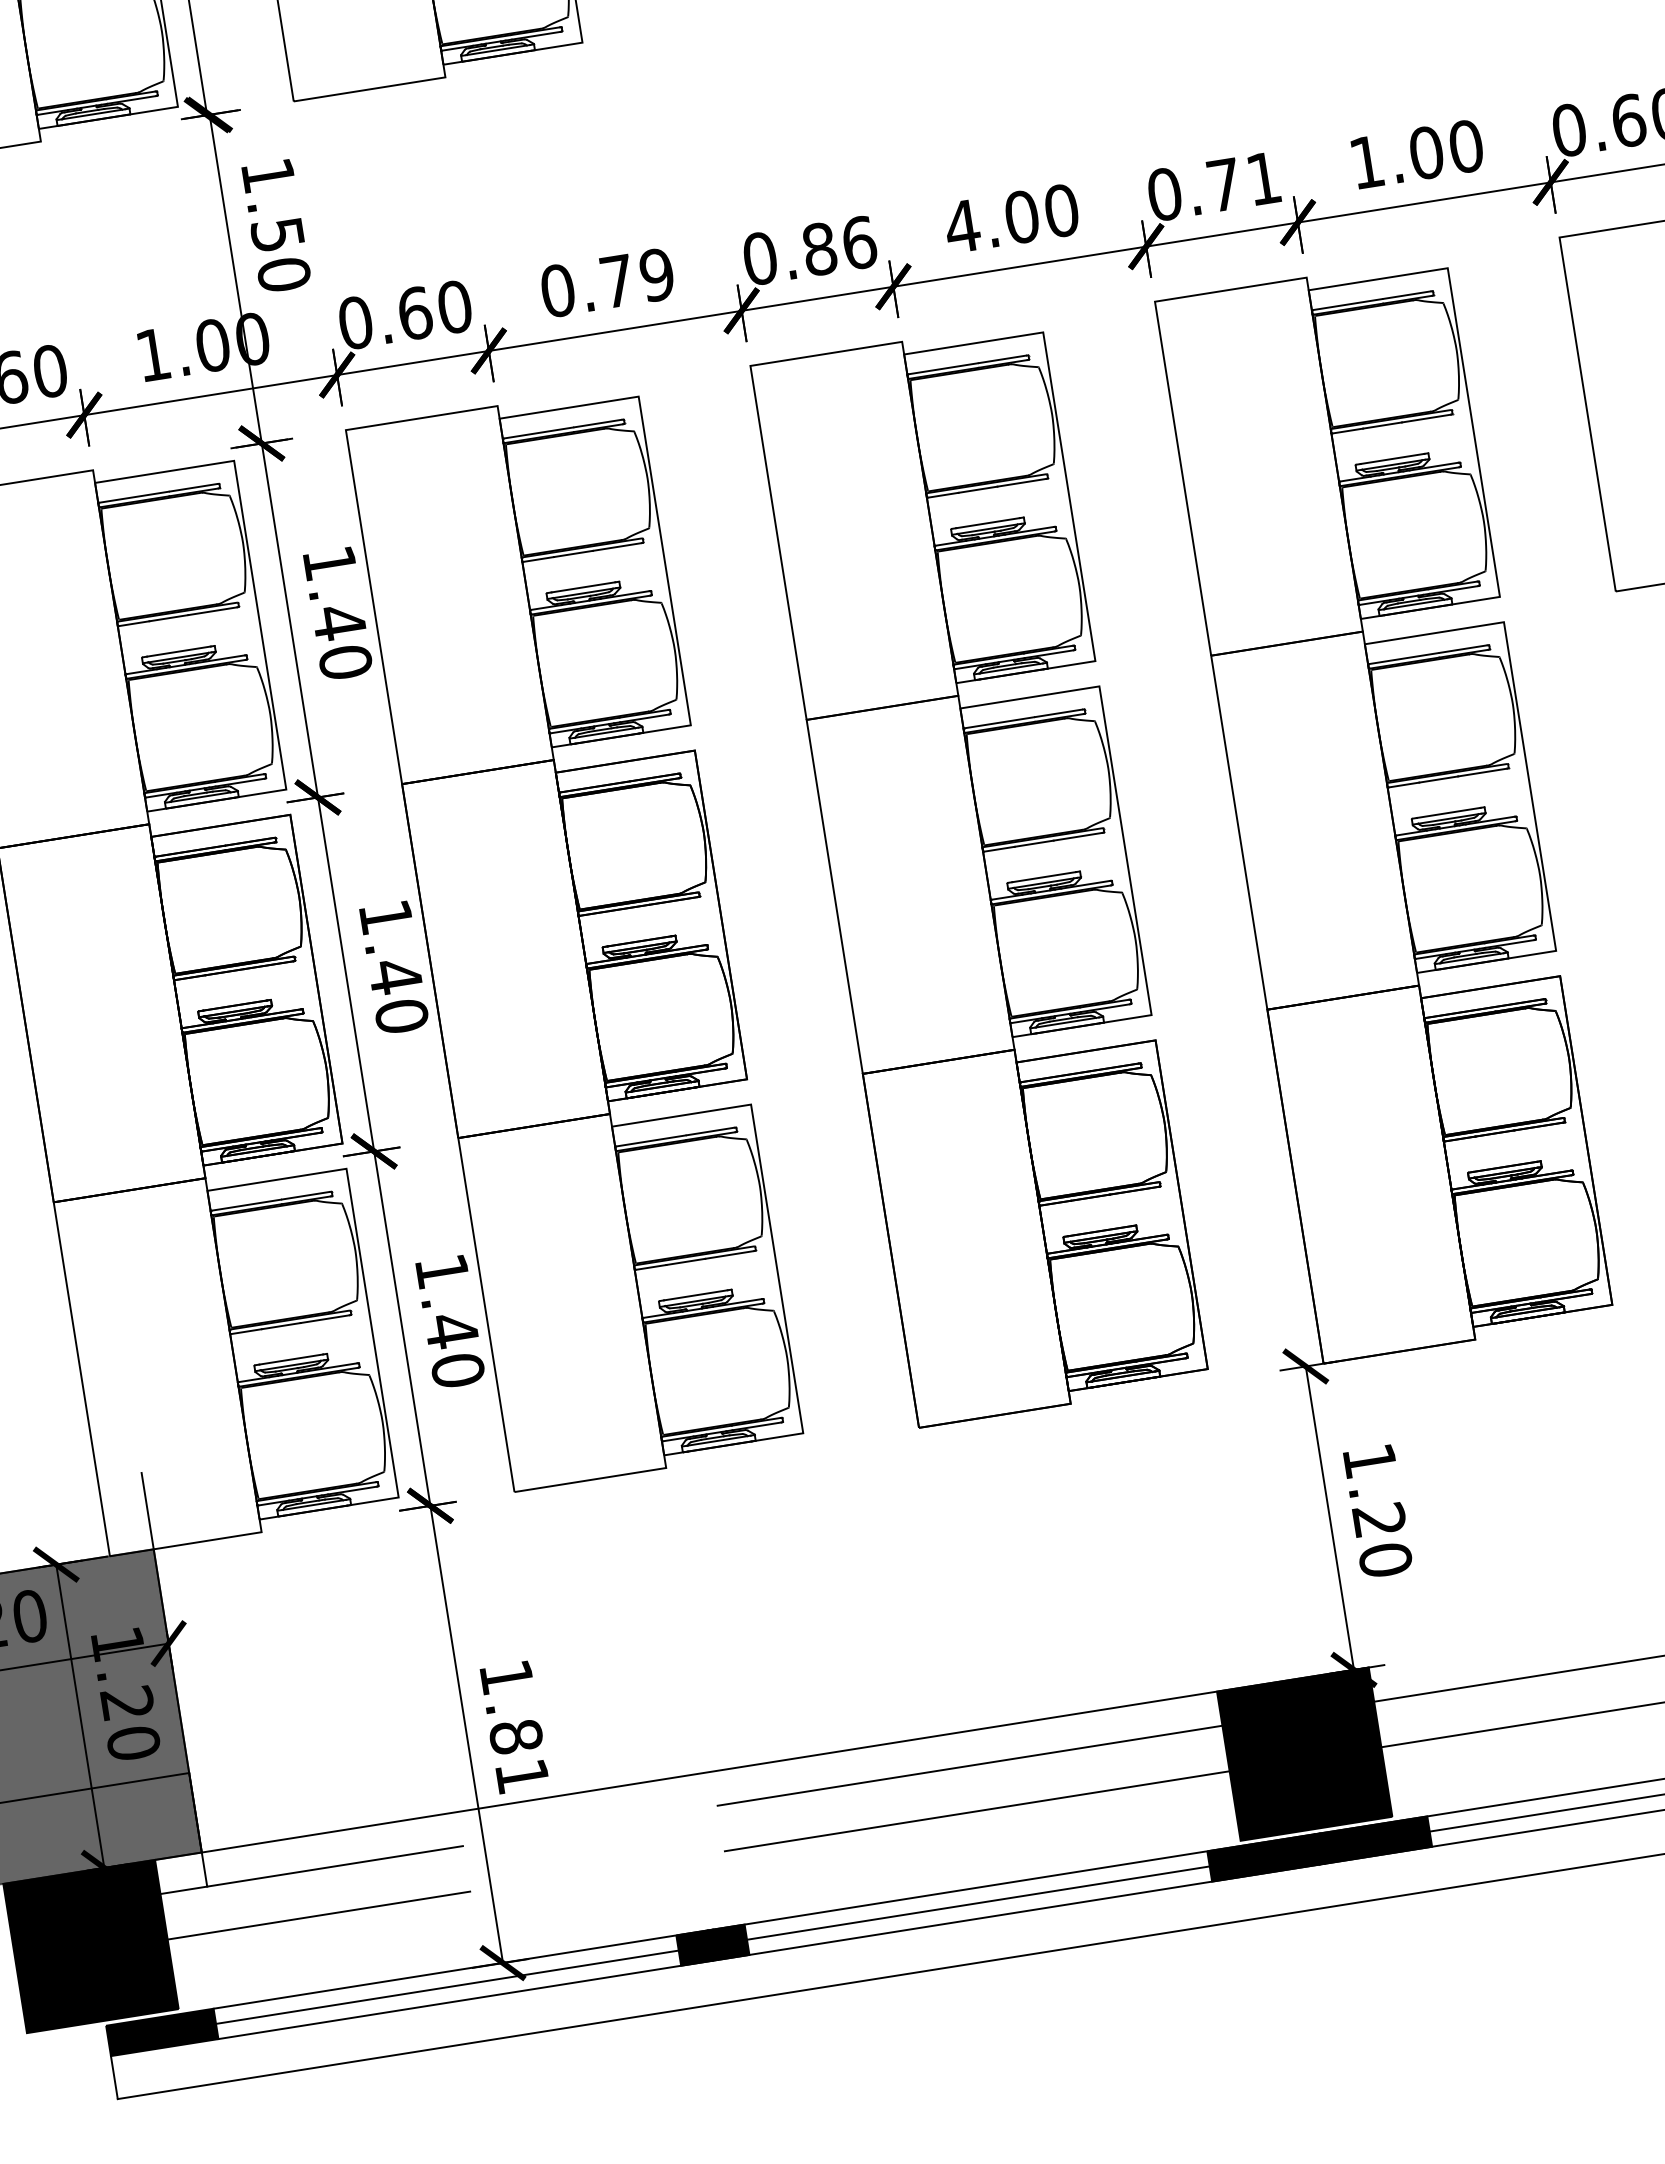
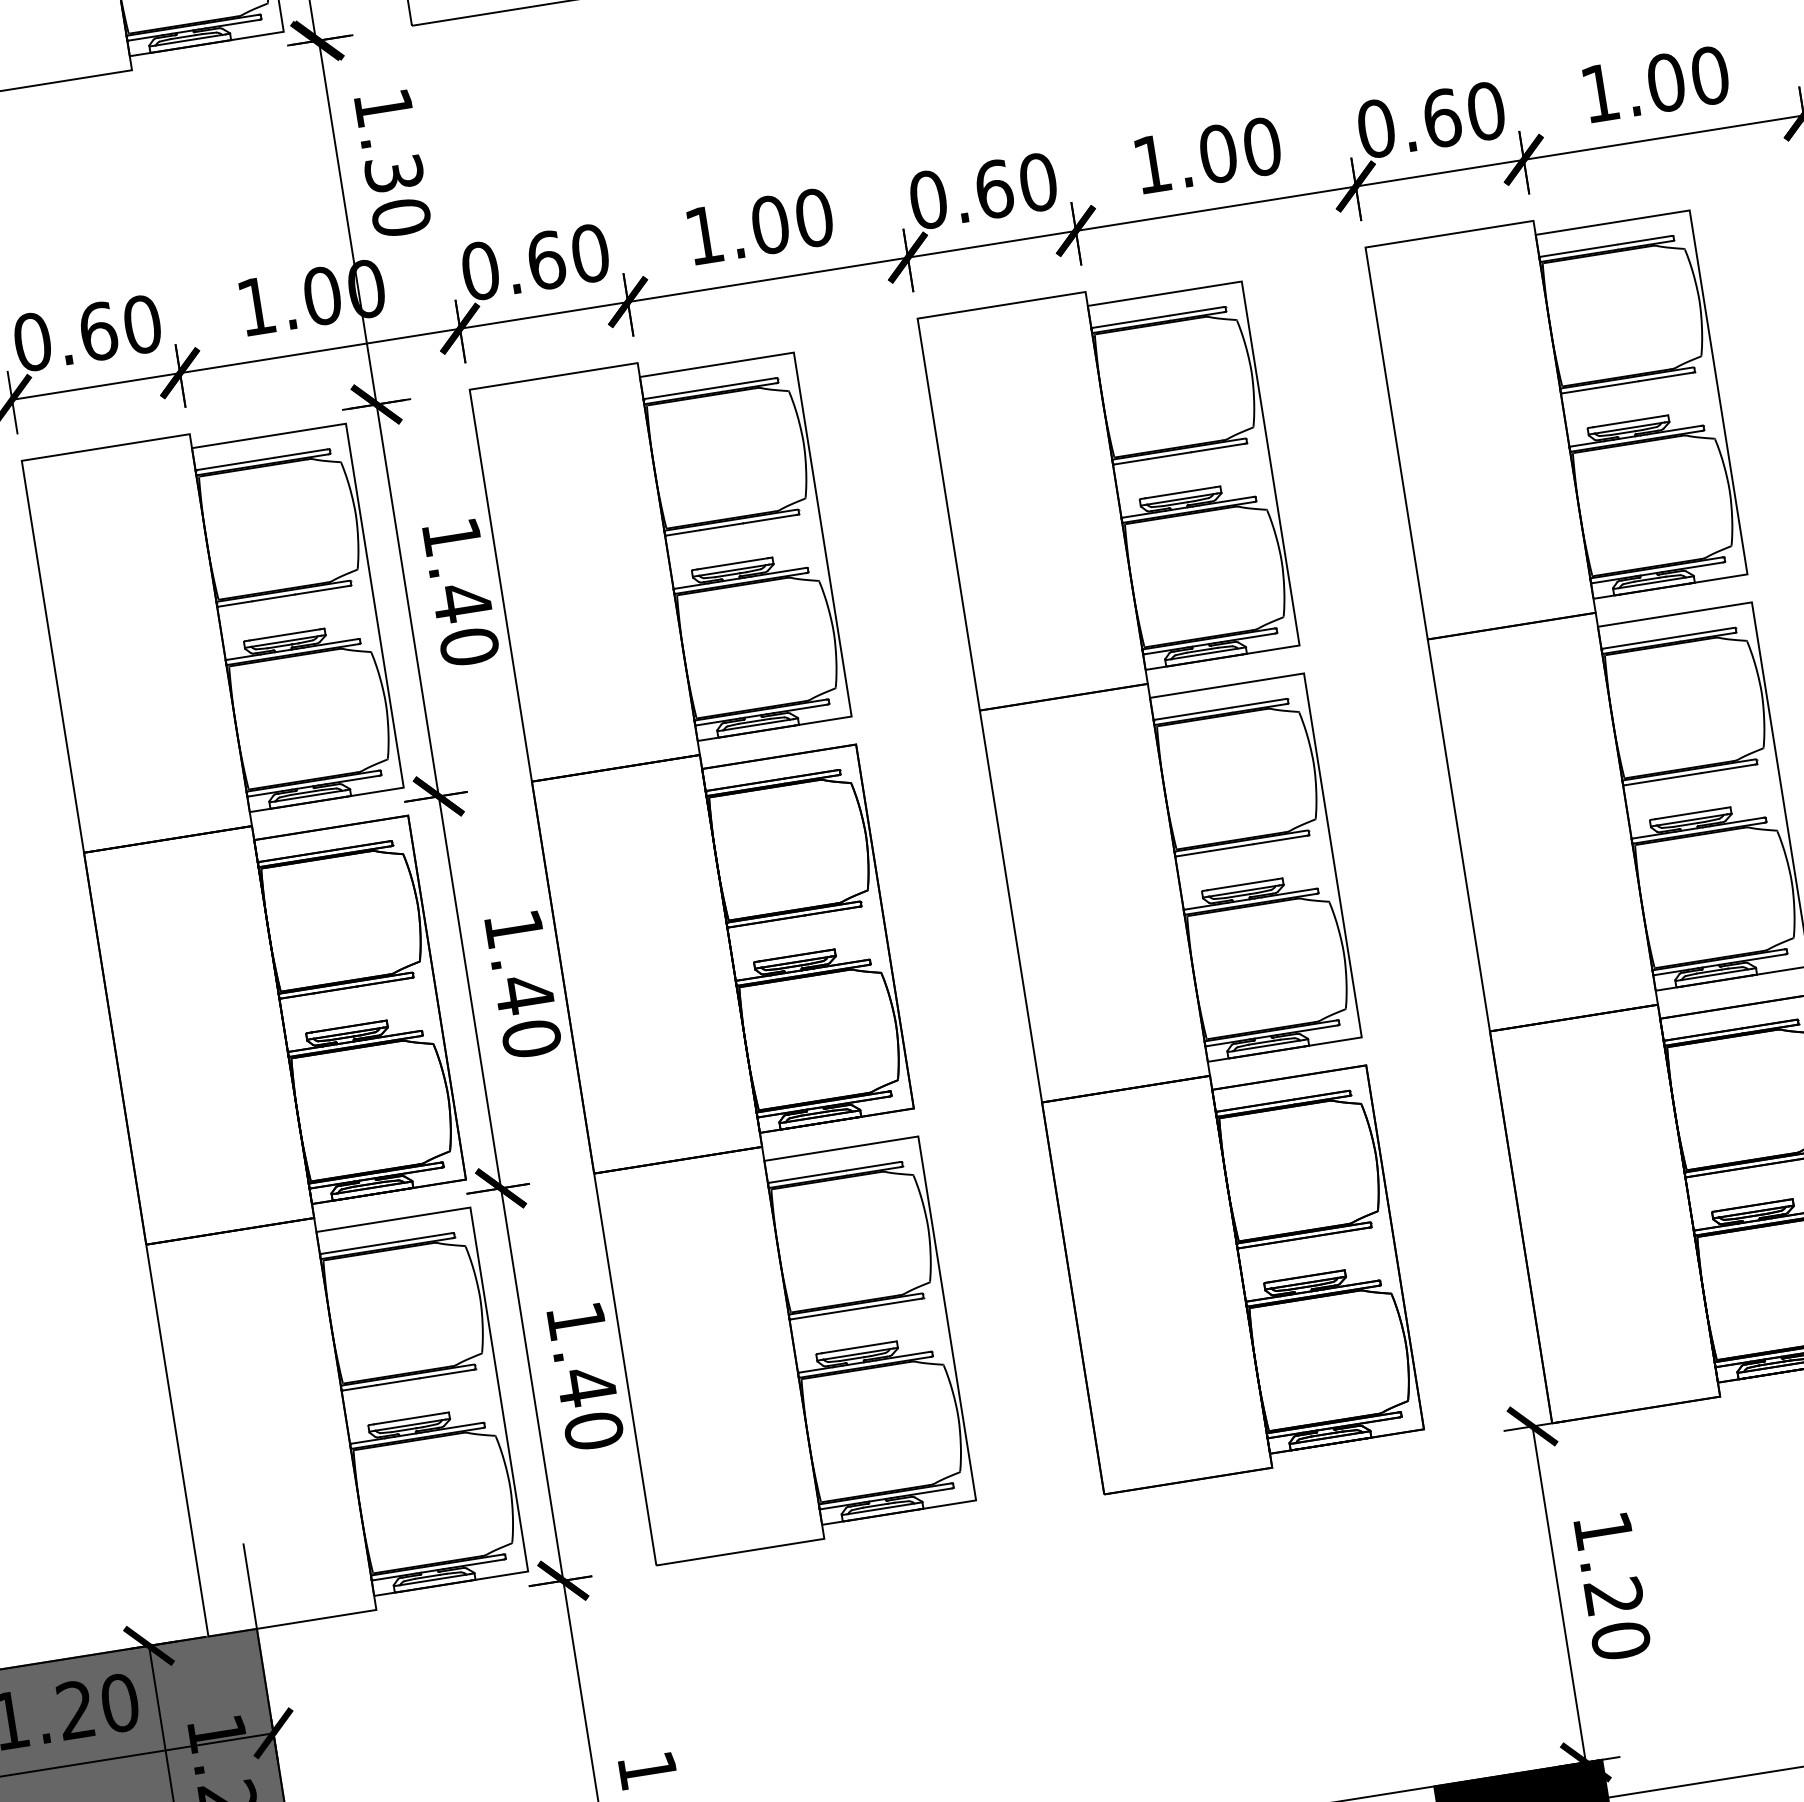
text: (1243, 181) -> (1463, 114), 0.71 -> 0.60
text: (963, 226) -> (1153, 164), 4.00 -> 1.00
text: (277, 234) -> (393, 173), 1.50 -> 1.30
text: (840, 245) -> (1017, 185), 0.86 -> 0.60
text: (607, 282) -> (759, 226), 0.79 -> 1.00

